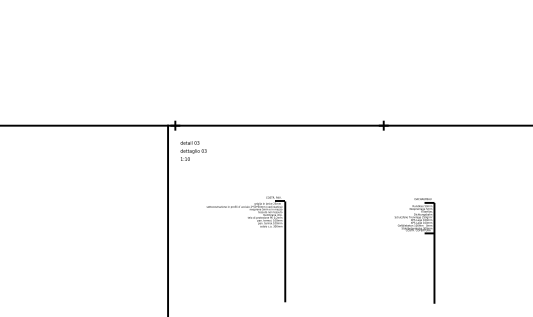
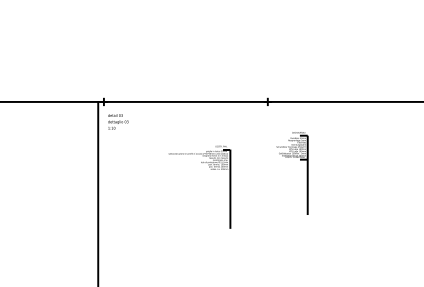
part: (259, 226) -> (210, 169), moved
part: (432, 250) -> (306, 173), moved

